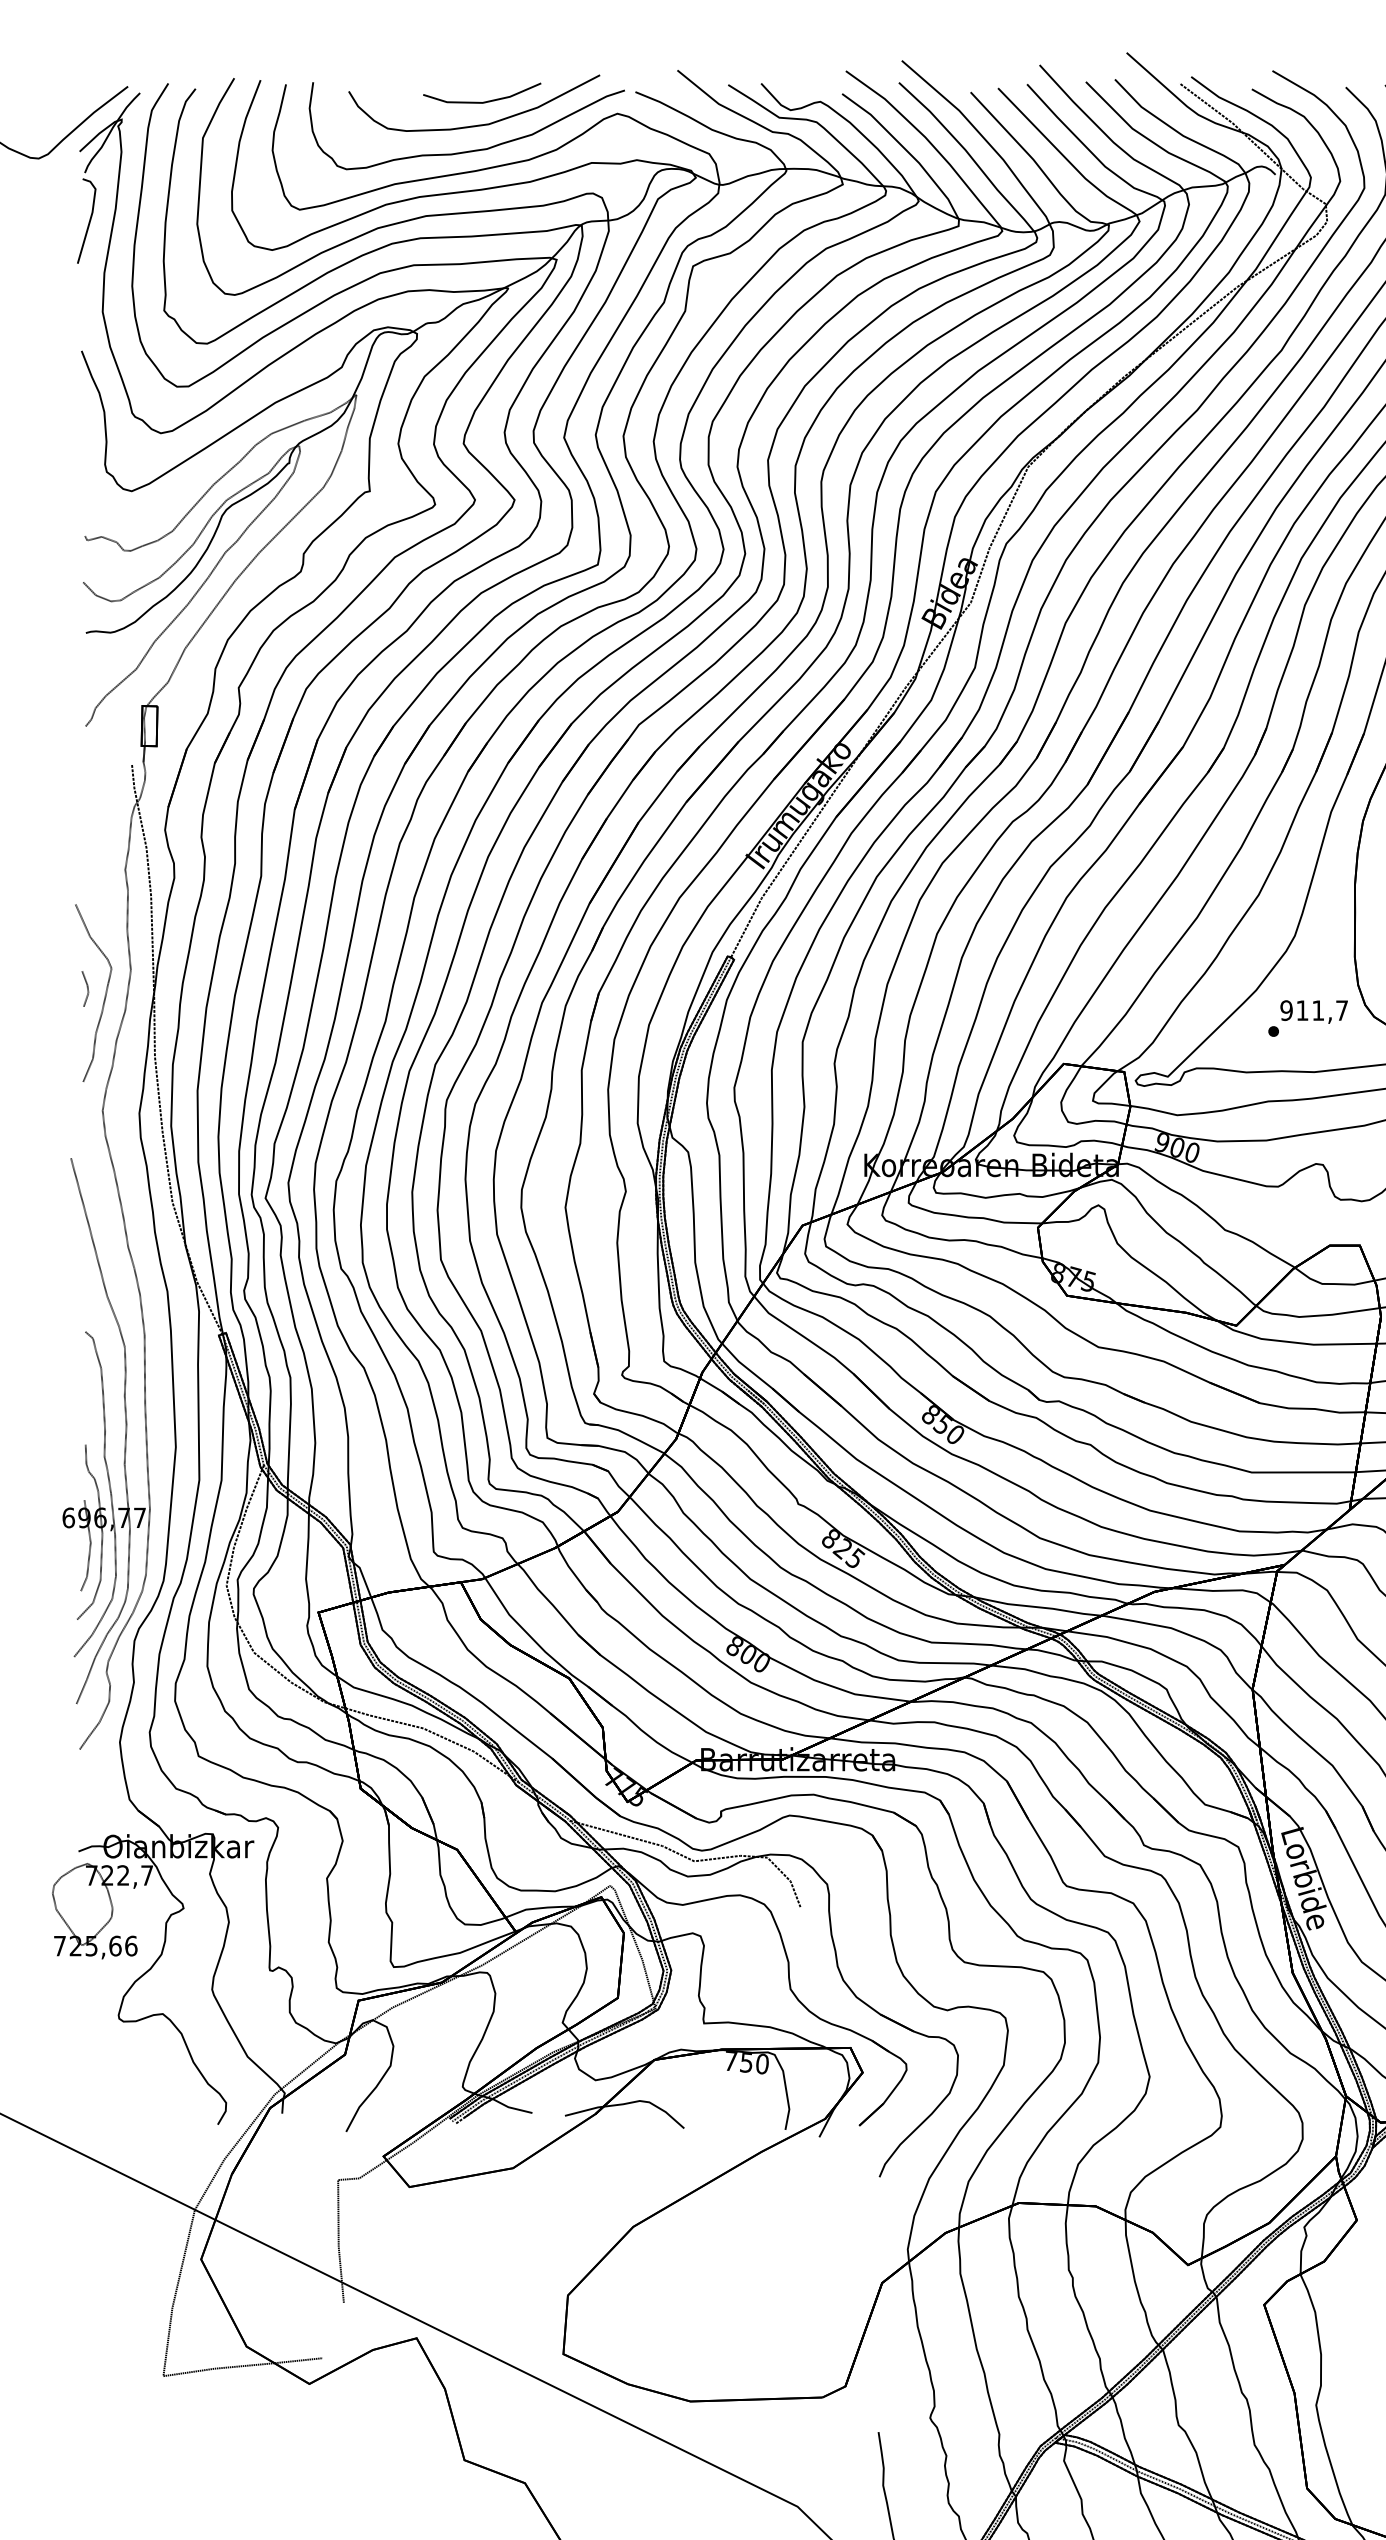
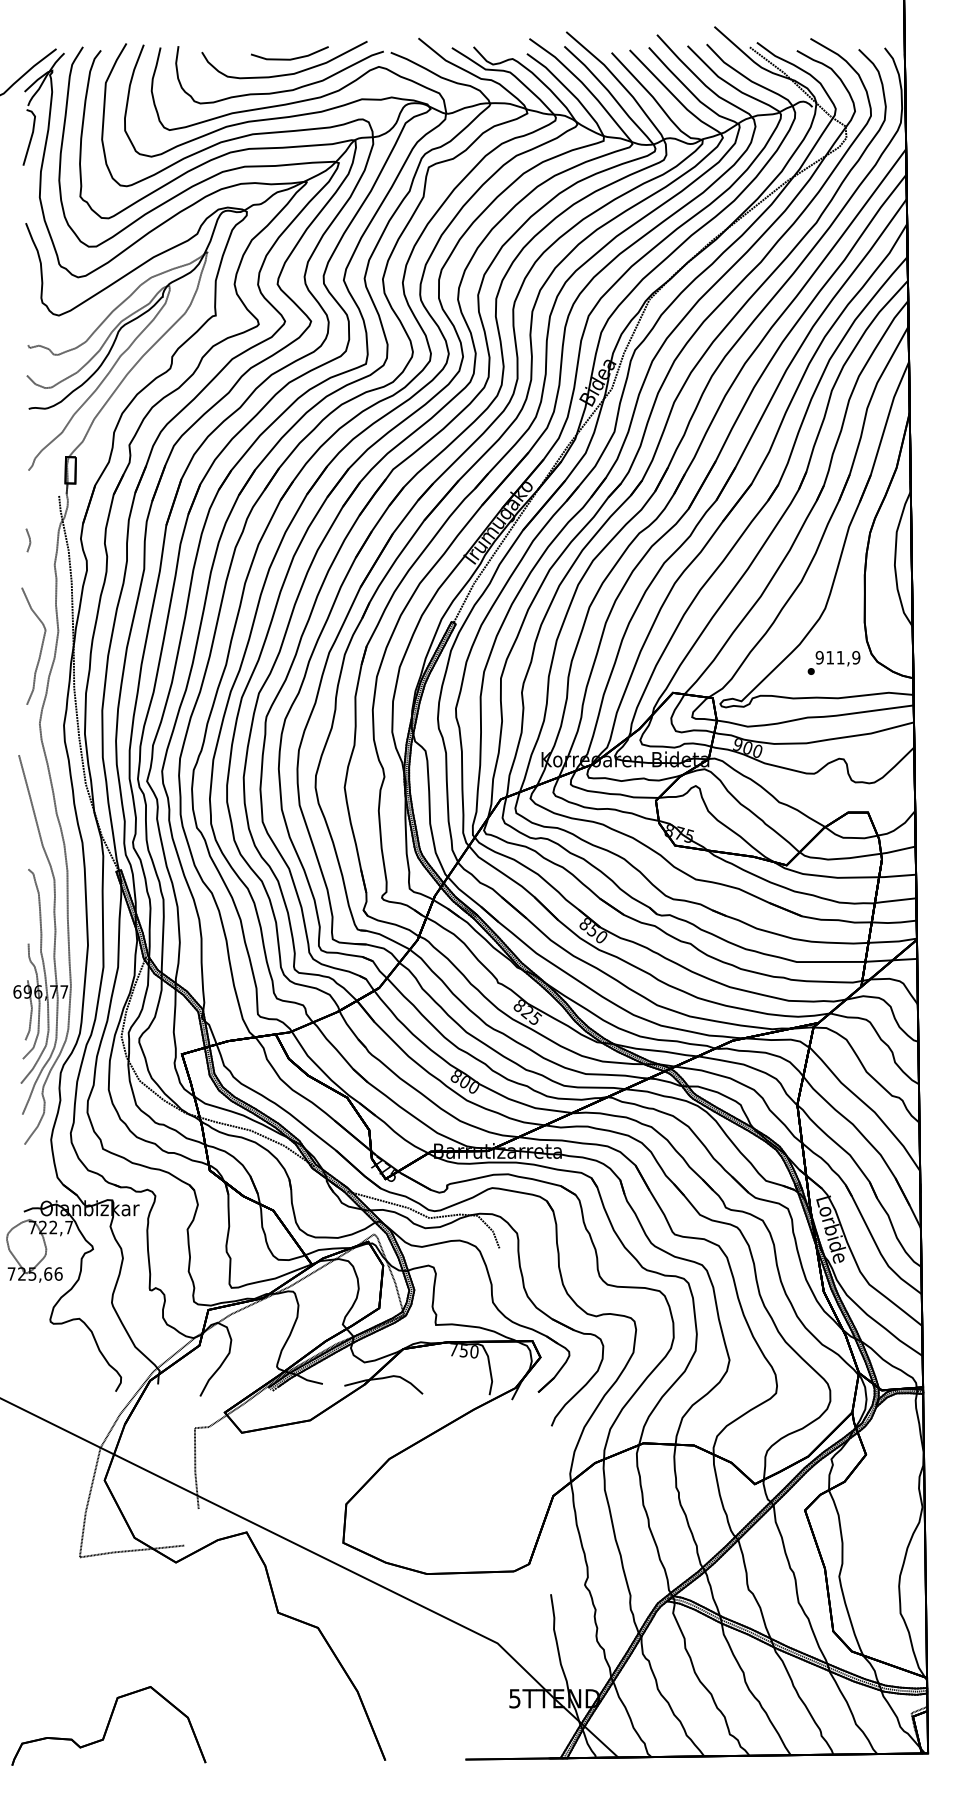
line: (87, 988) -> (29, 540), moved
text: (1342, 1010) -> (856, 657), 911,7 -> 911,9

